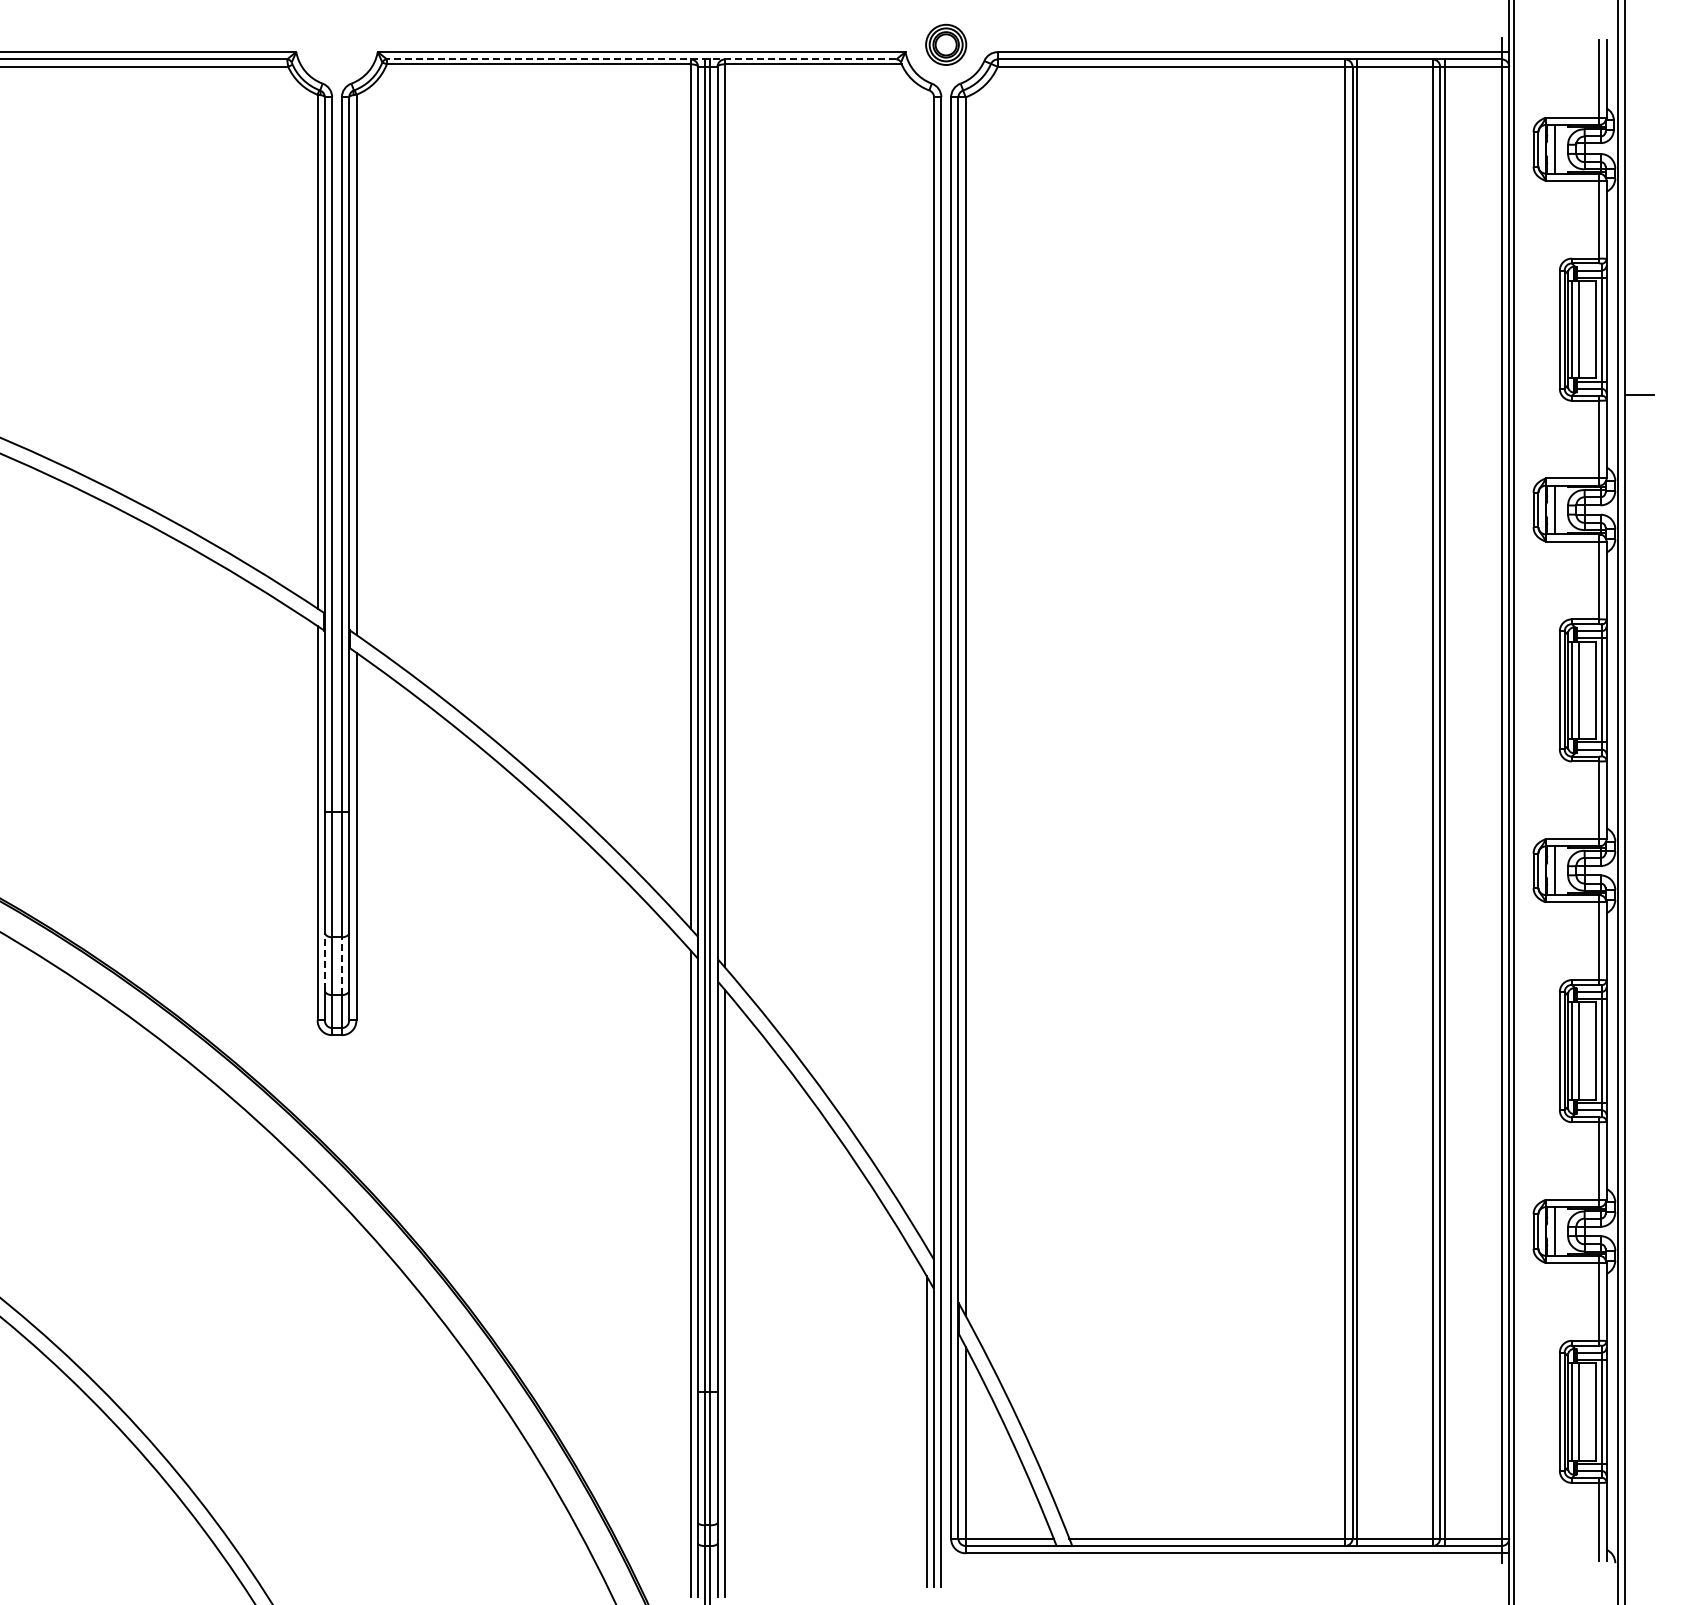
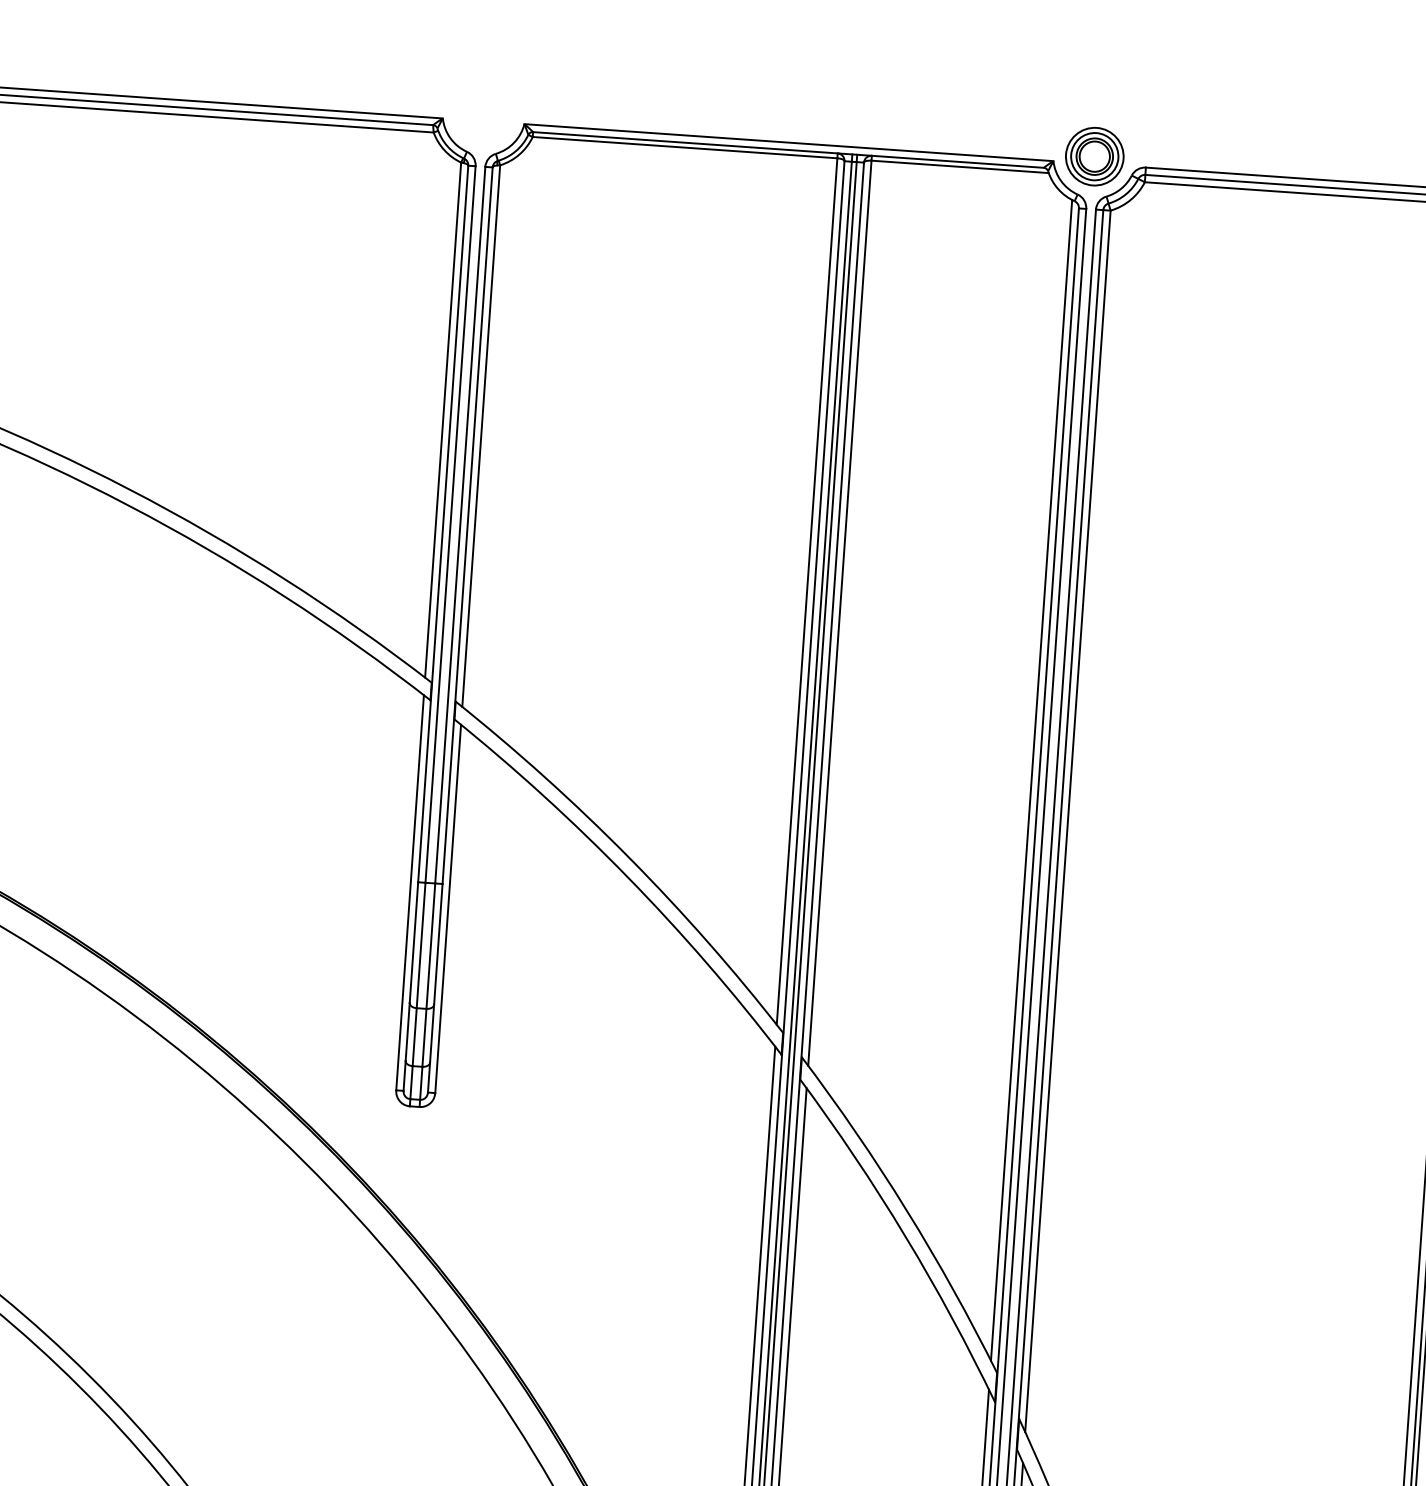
part: (945, 44) -> (1094, 156), size x1.43
line: (641, 59) -> (788, 149), dashed -> solid
line: (926, 668) -> (1031, 780), added
line: (324, 961) -> (407, 1031), dashed -> solid
line: (341, 966) -> (424, 1038), dashed -> solid

